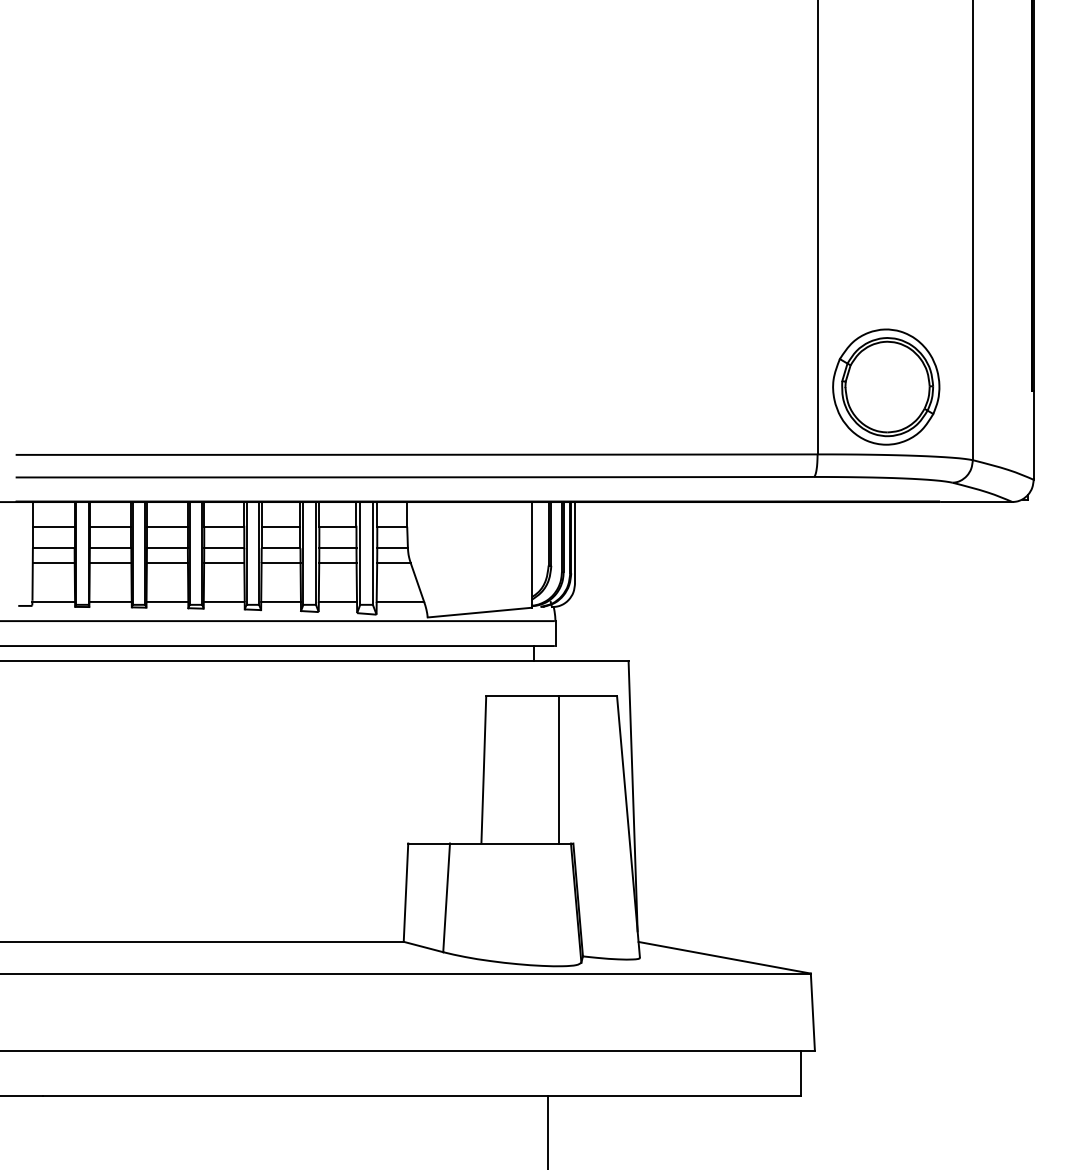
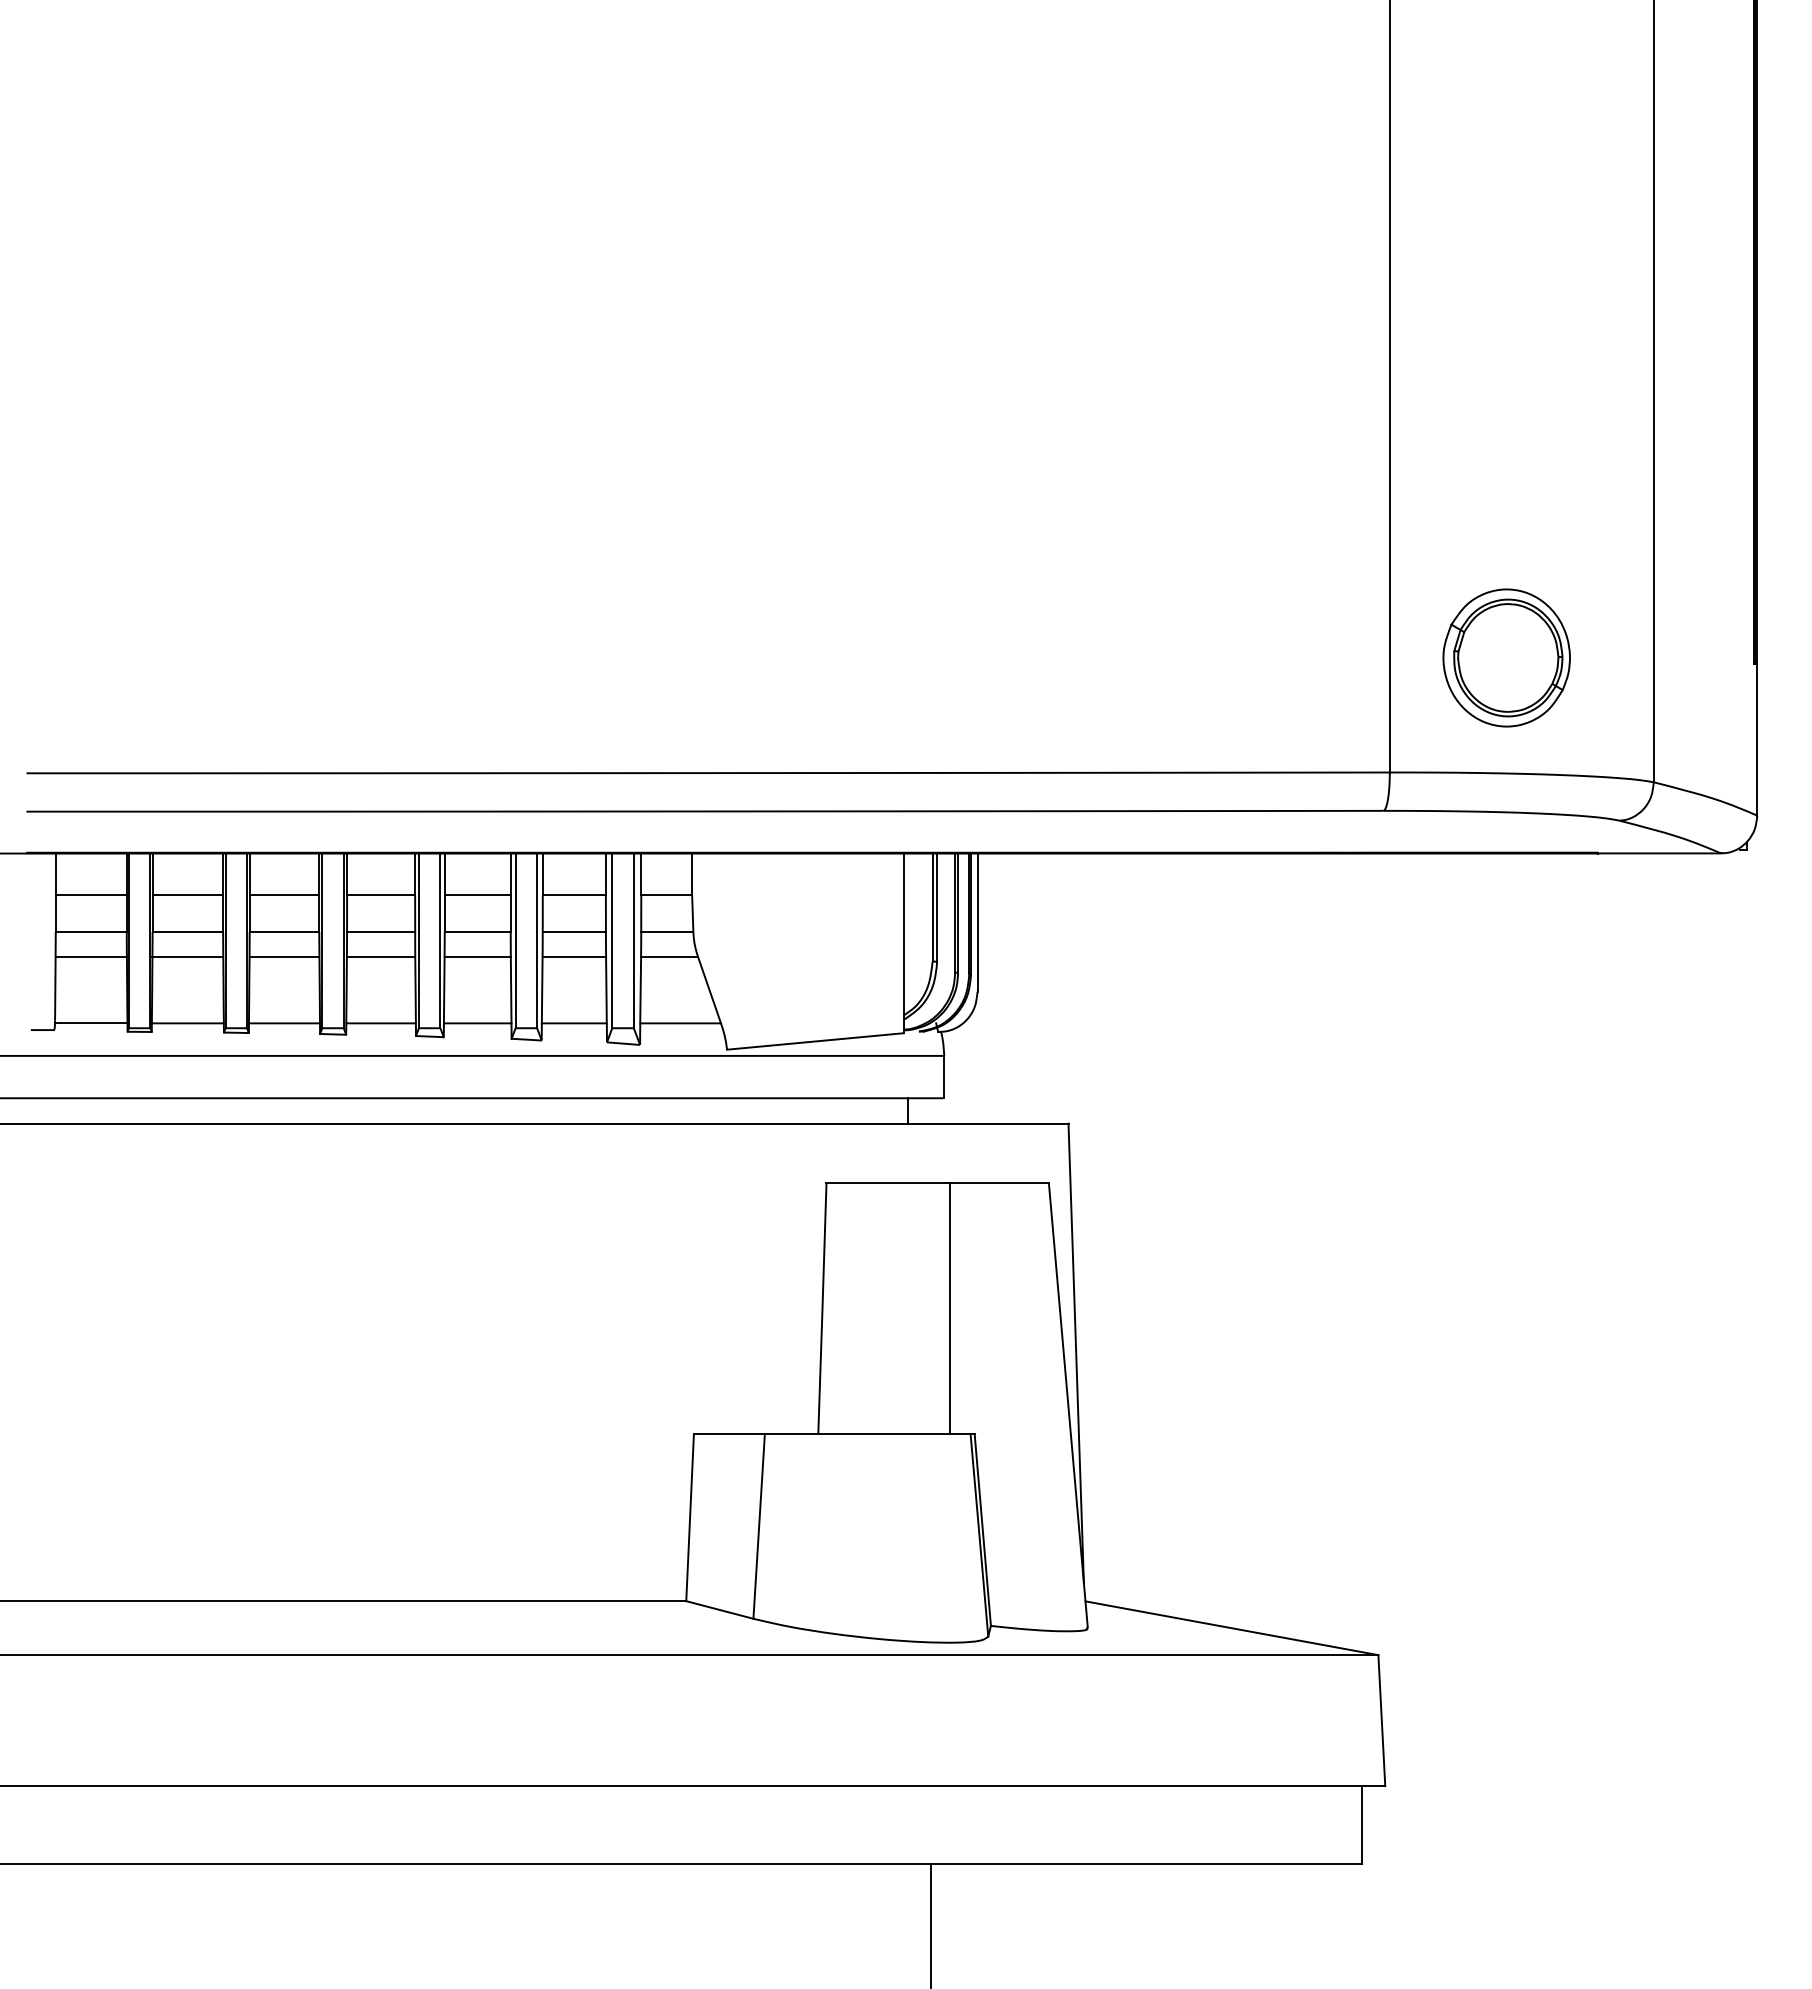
part: (886, 386) -> (1506, 657), size x0.7

